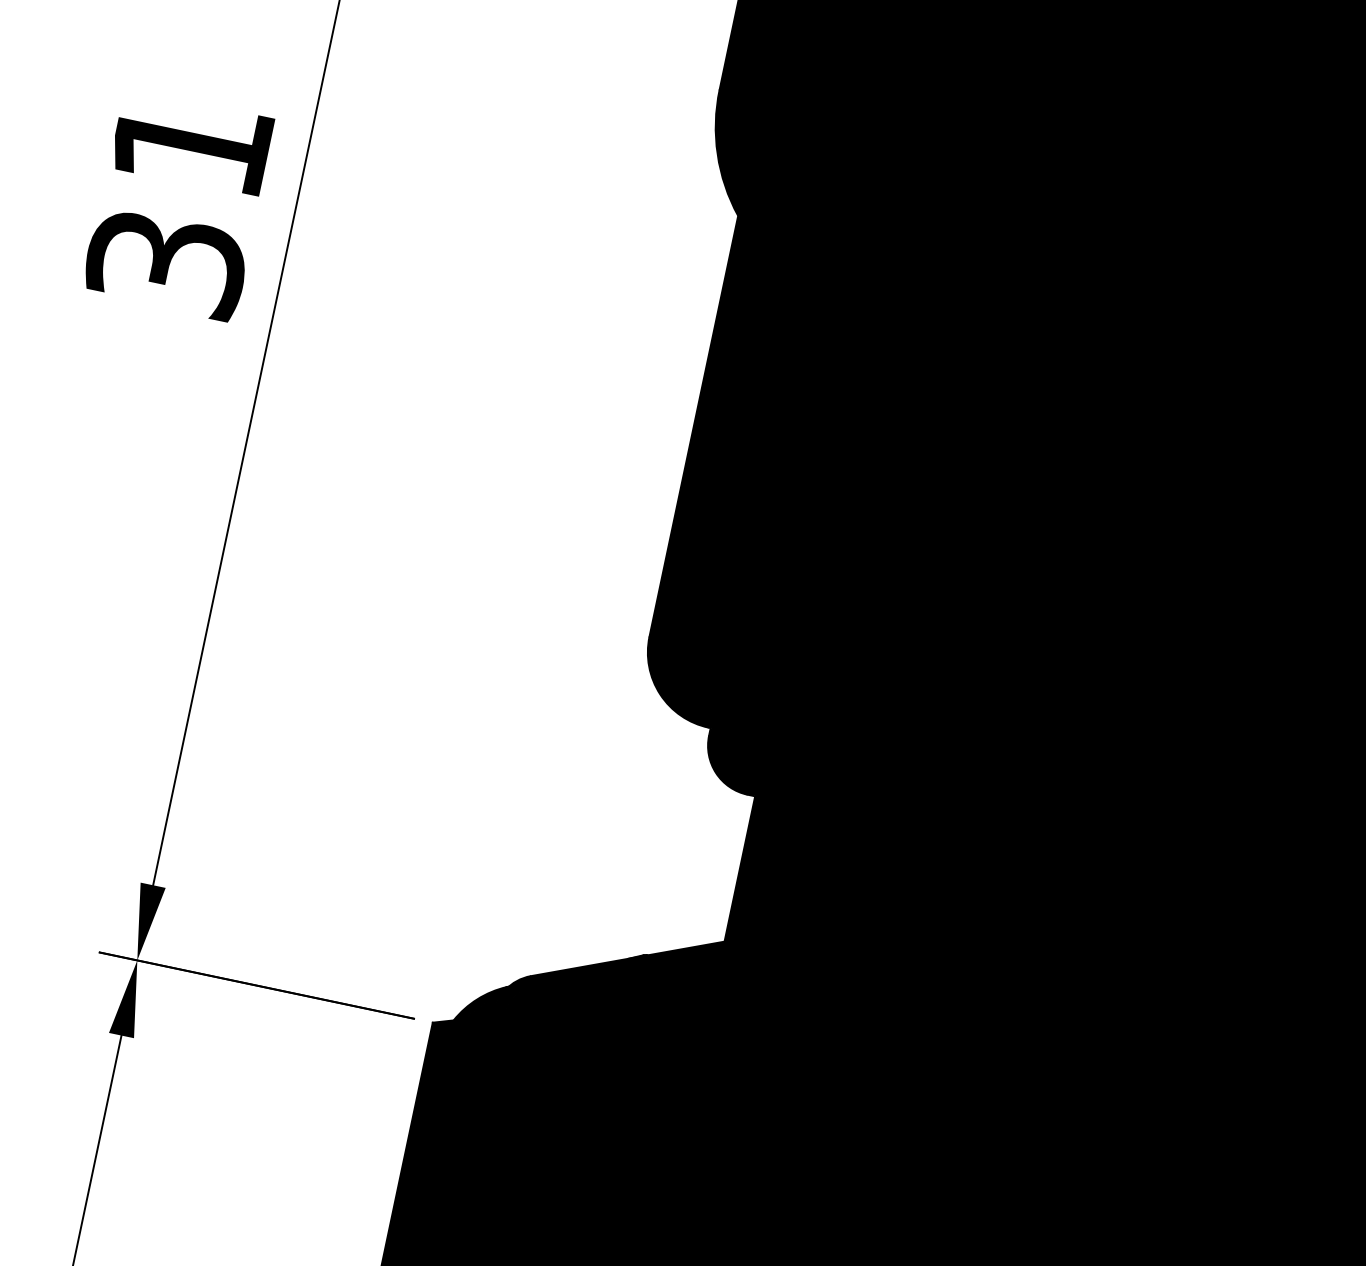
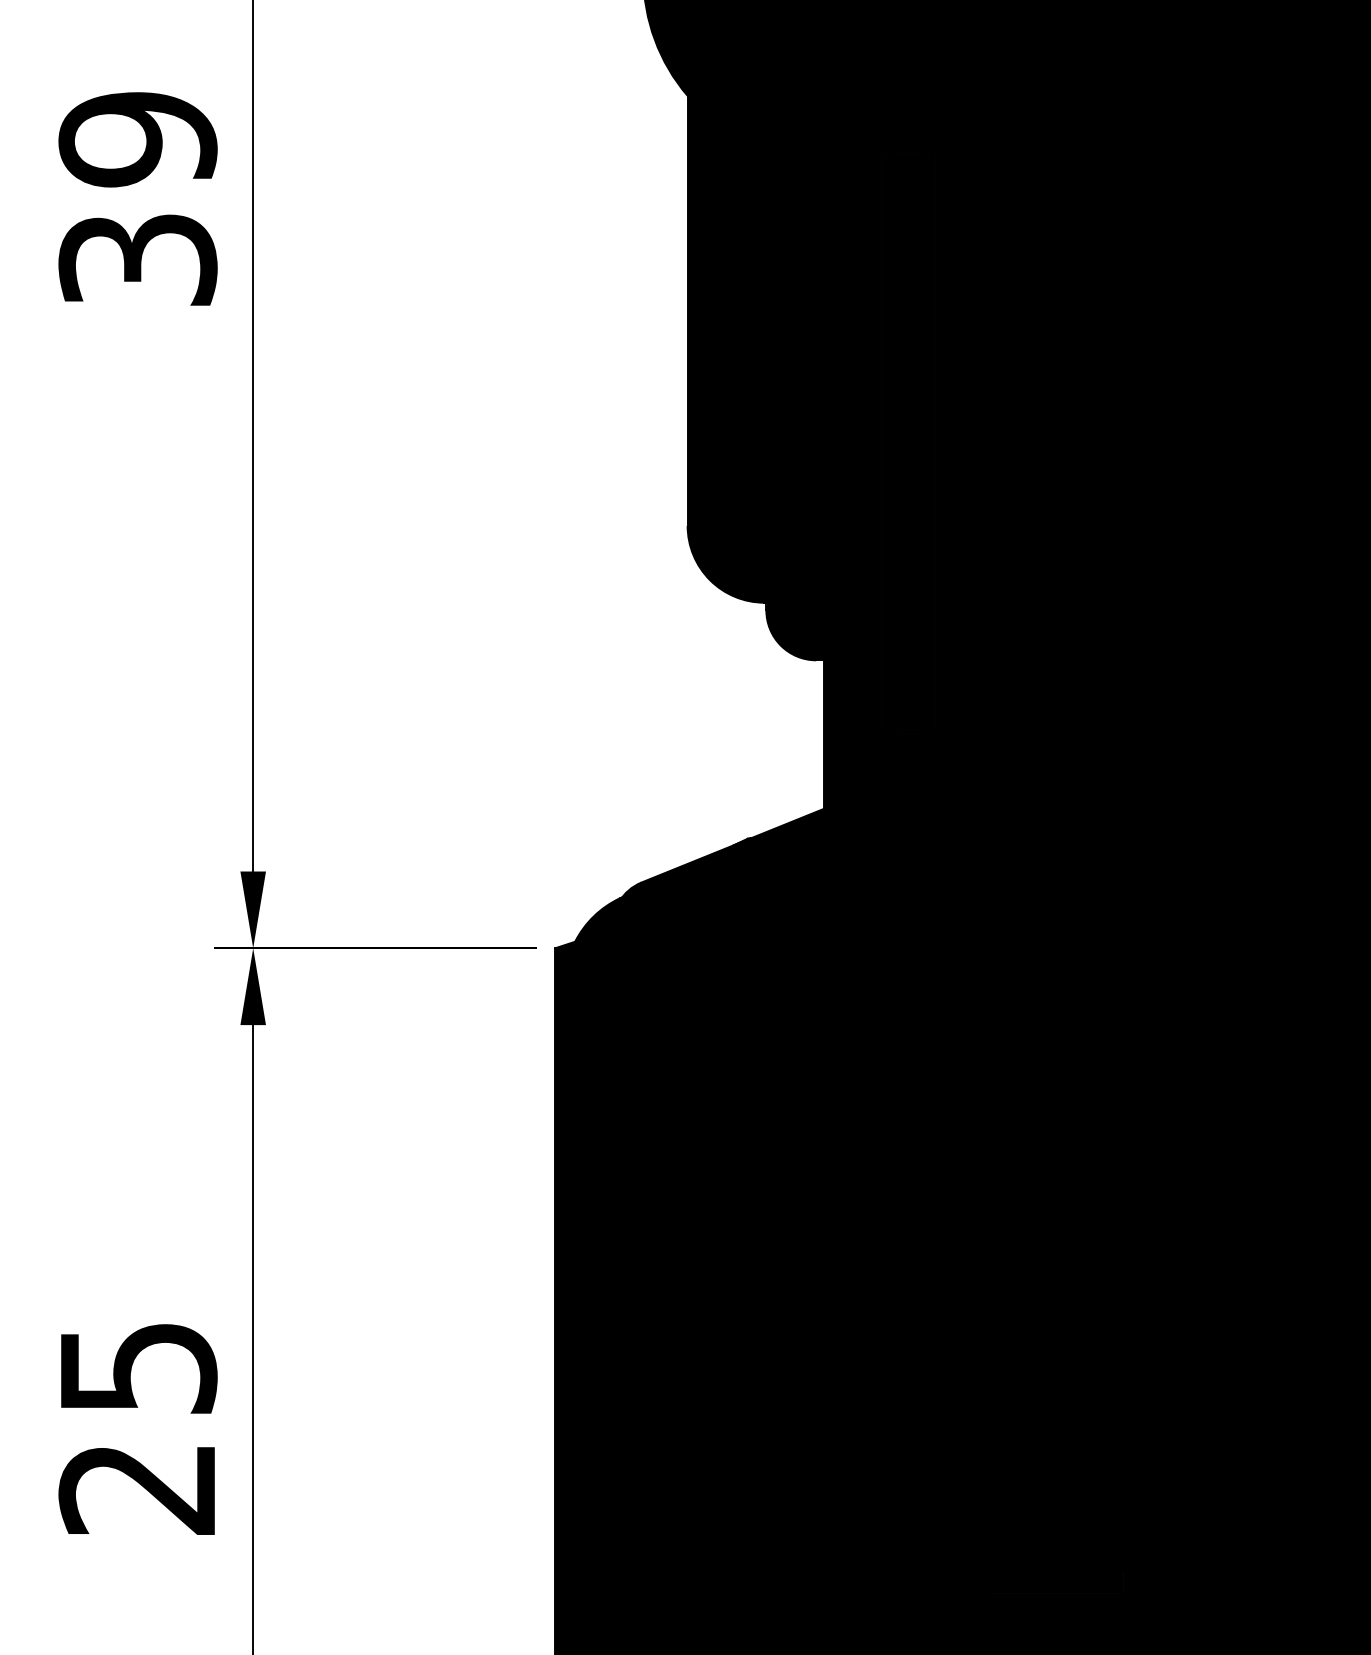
text: (190, 145) -> (137, 139), 31 -> 39

